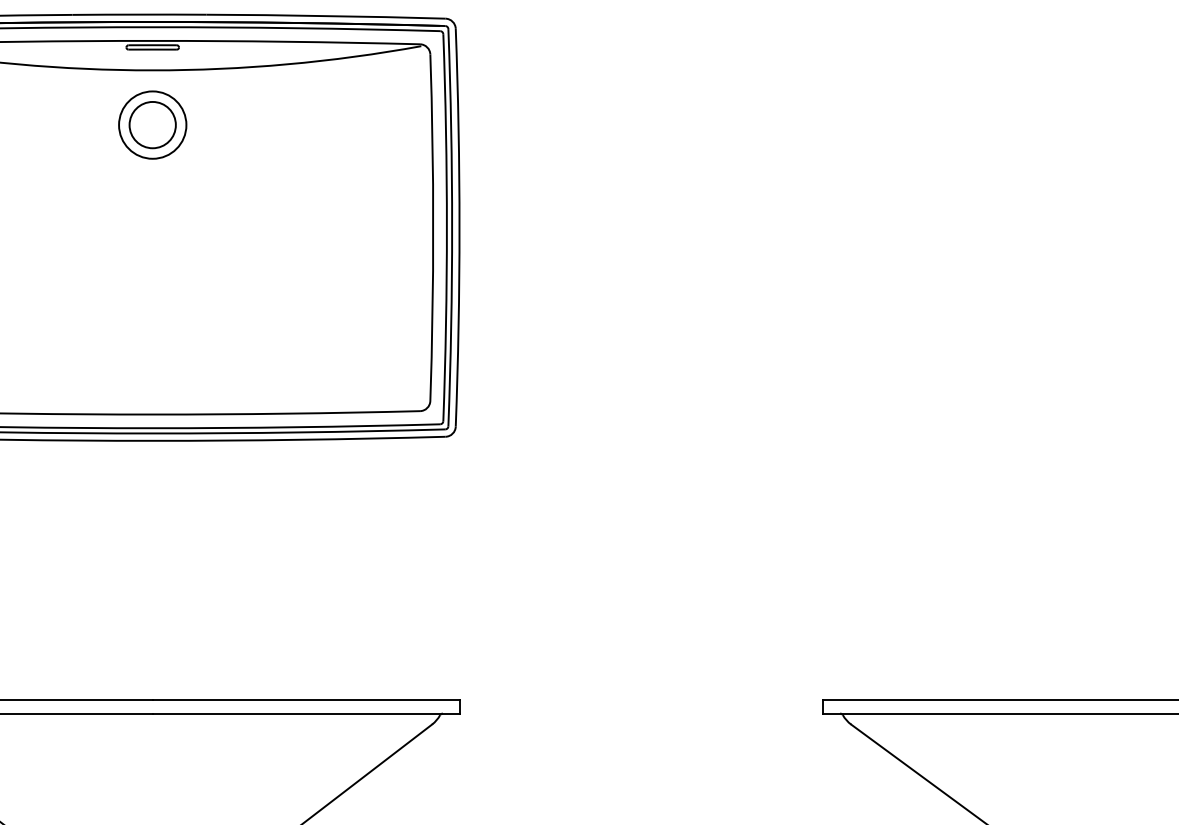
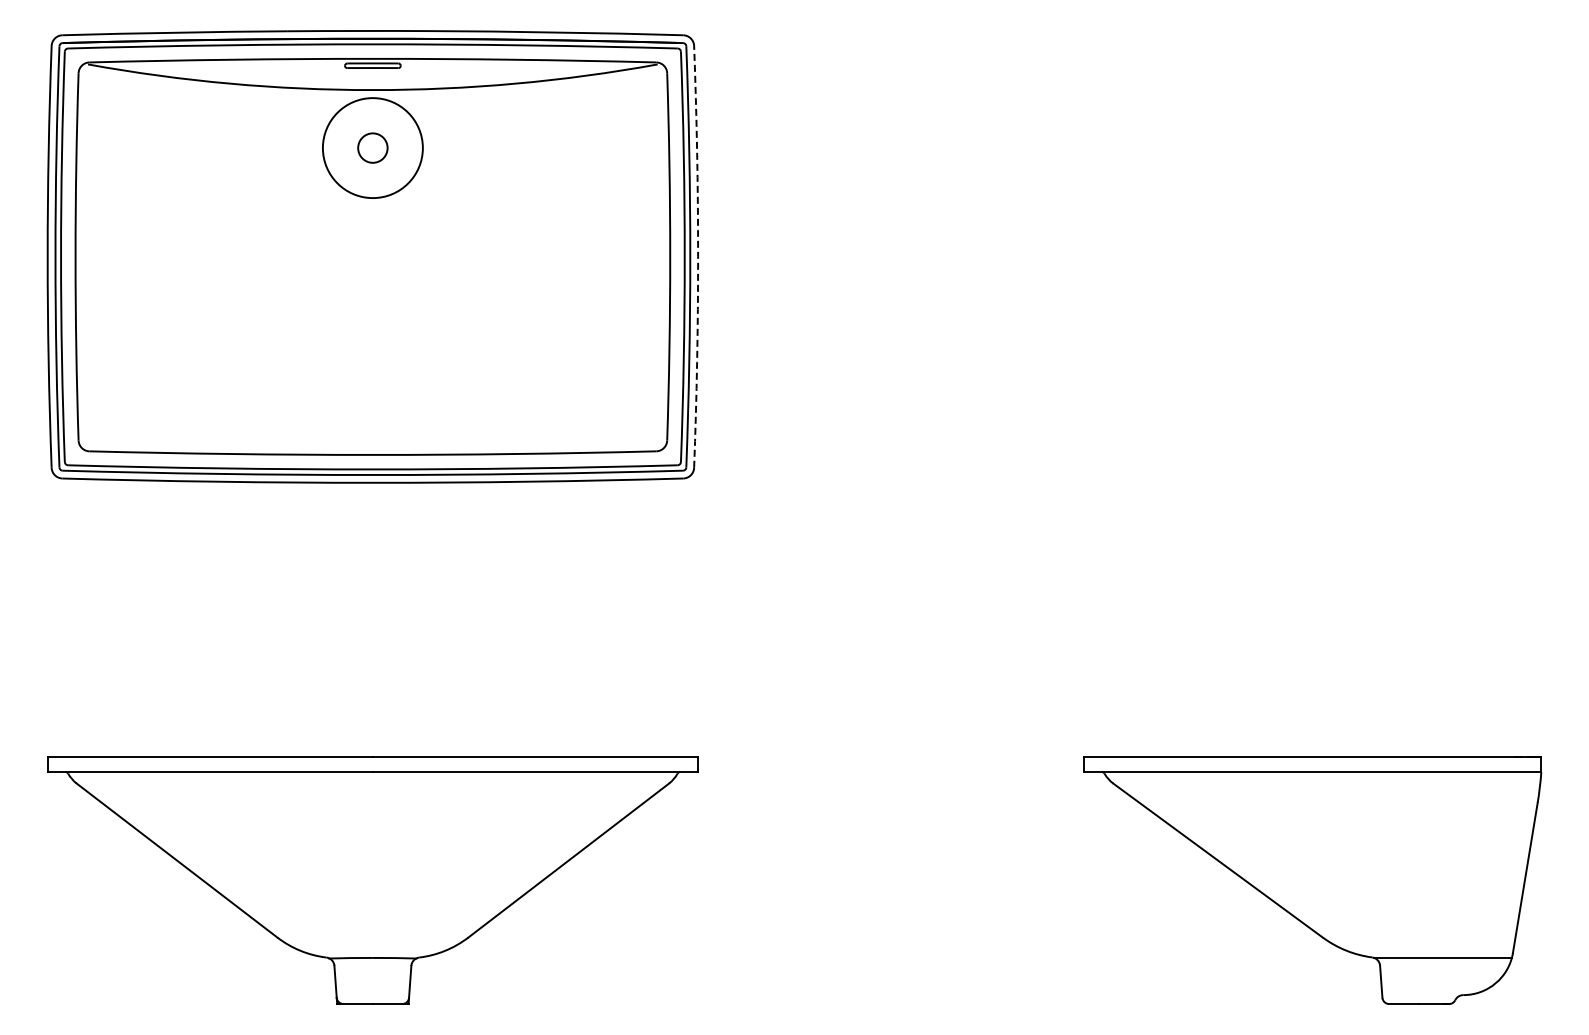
circle: (152, 124) -> (372, 147), size x0.6
circle: (152, 124) -> (372, 147), size x1.4
arc: (459, 227) -> (698, 256), solid -> dashed

